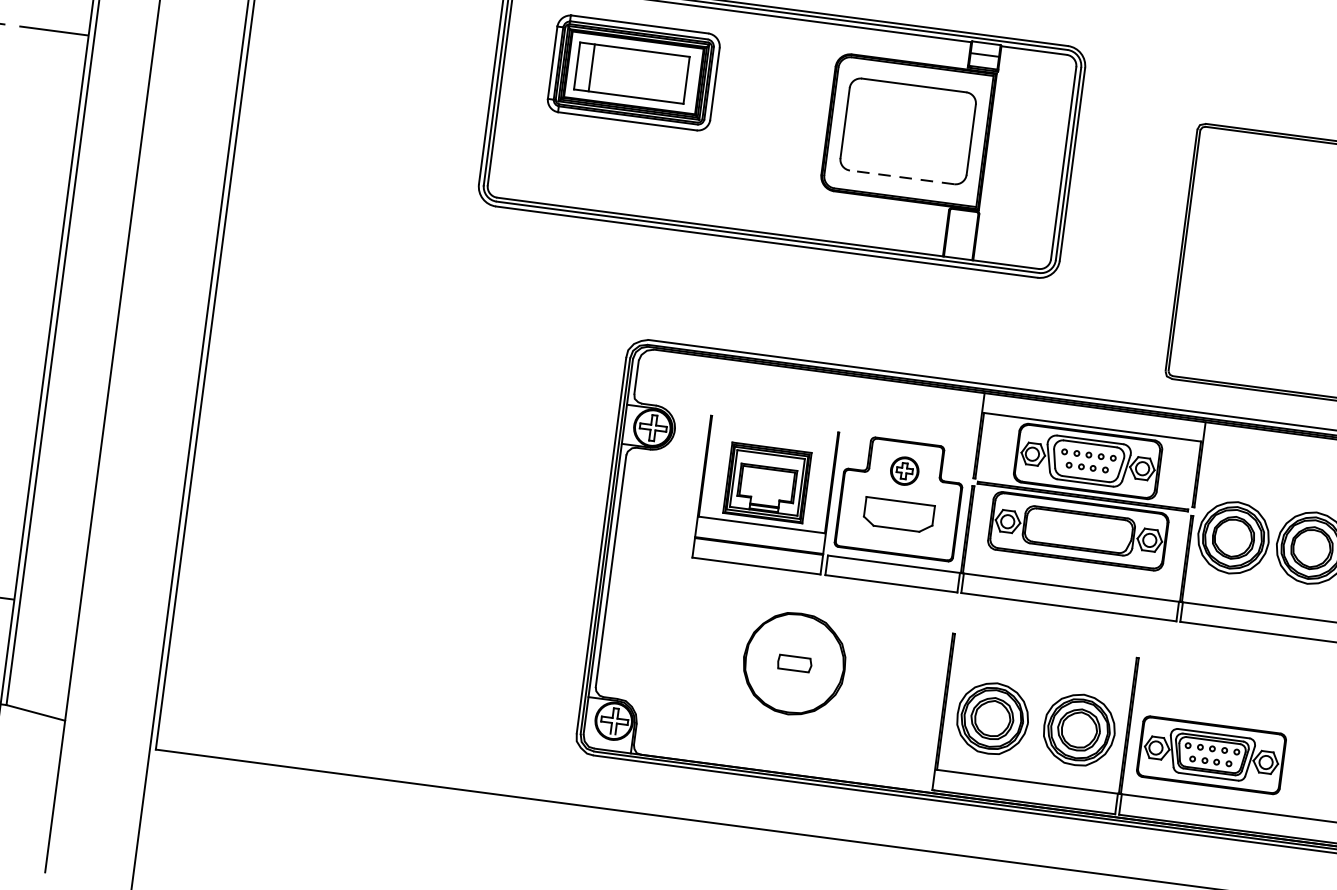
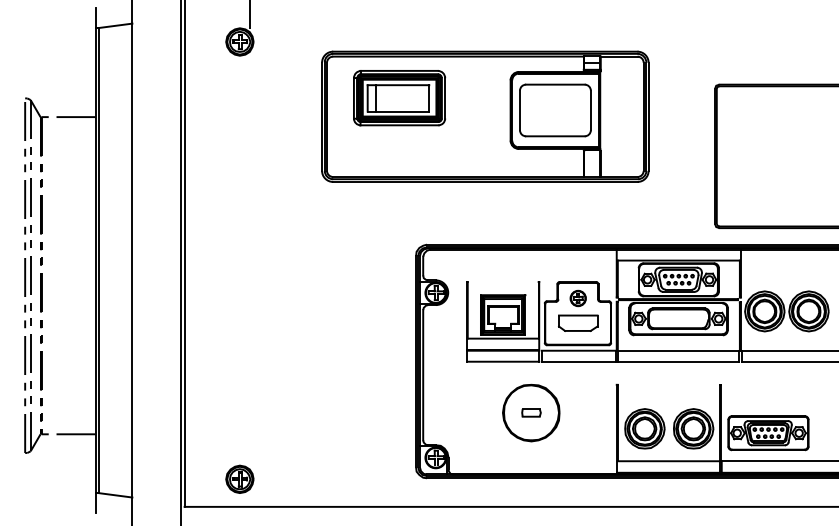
line: (900, 177) -> (554, 136), dashed -> solid
part: (260, 711) -> (239, 478), added

